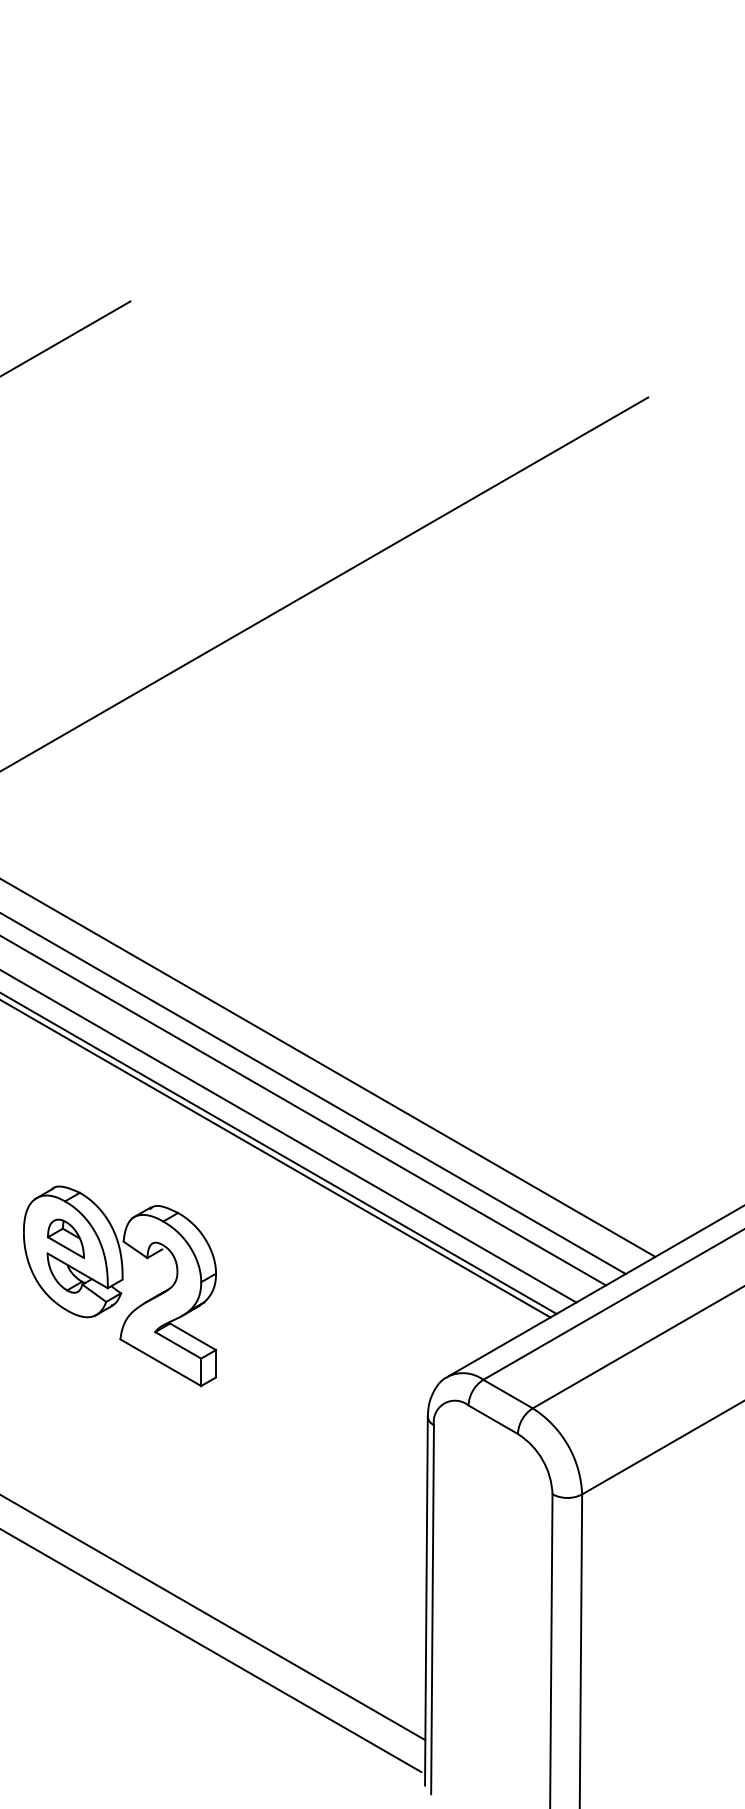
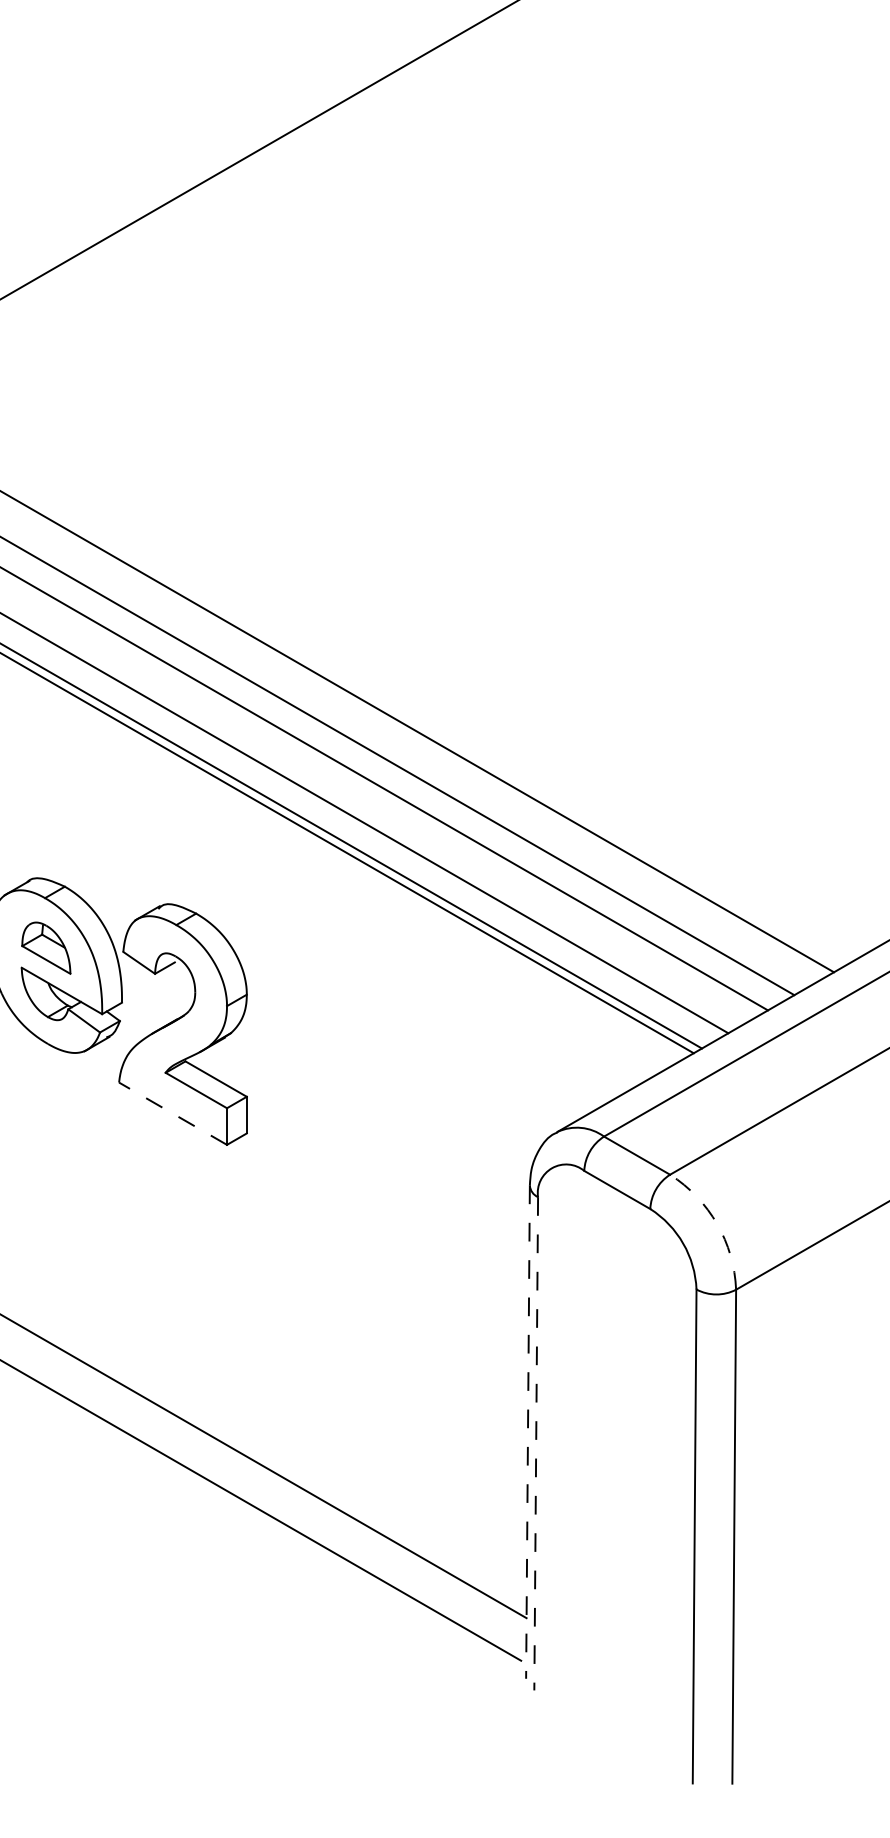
line: (160, 1362) -> (172, 1113), solid -> dashed
arc: (568, 1445) -> (717, 1224), solid -> dashed
line: (426, 1600) -> (528, 1431), solid -> dashed
line: (432, 1609) -> (536, 1443), solid -> dashed

